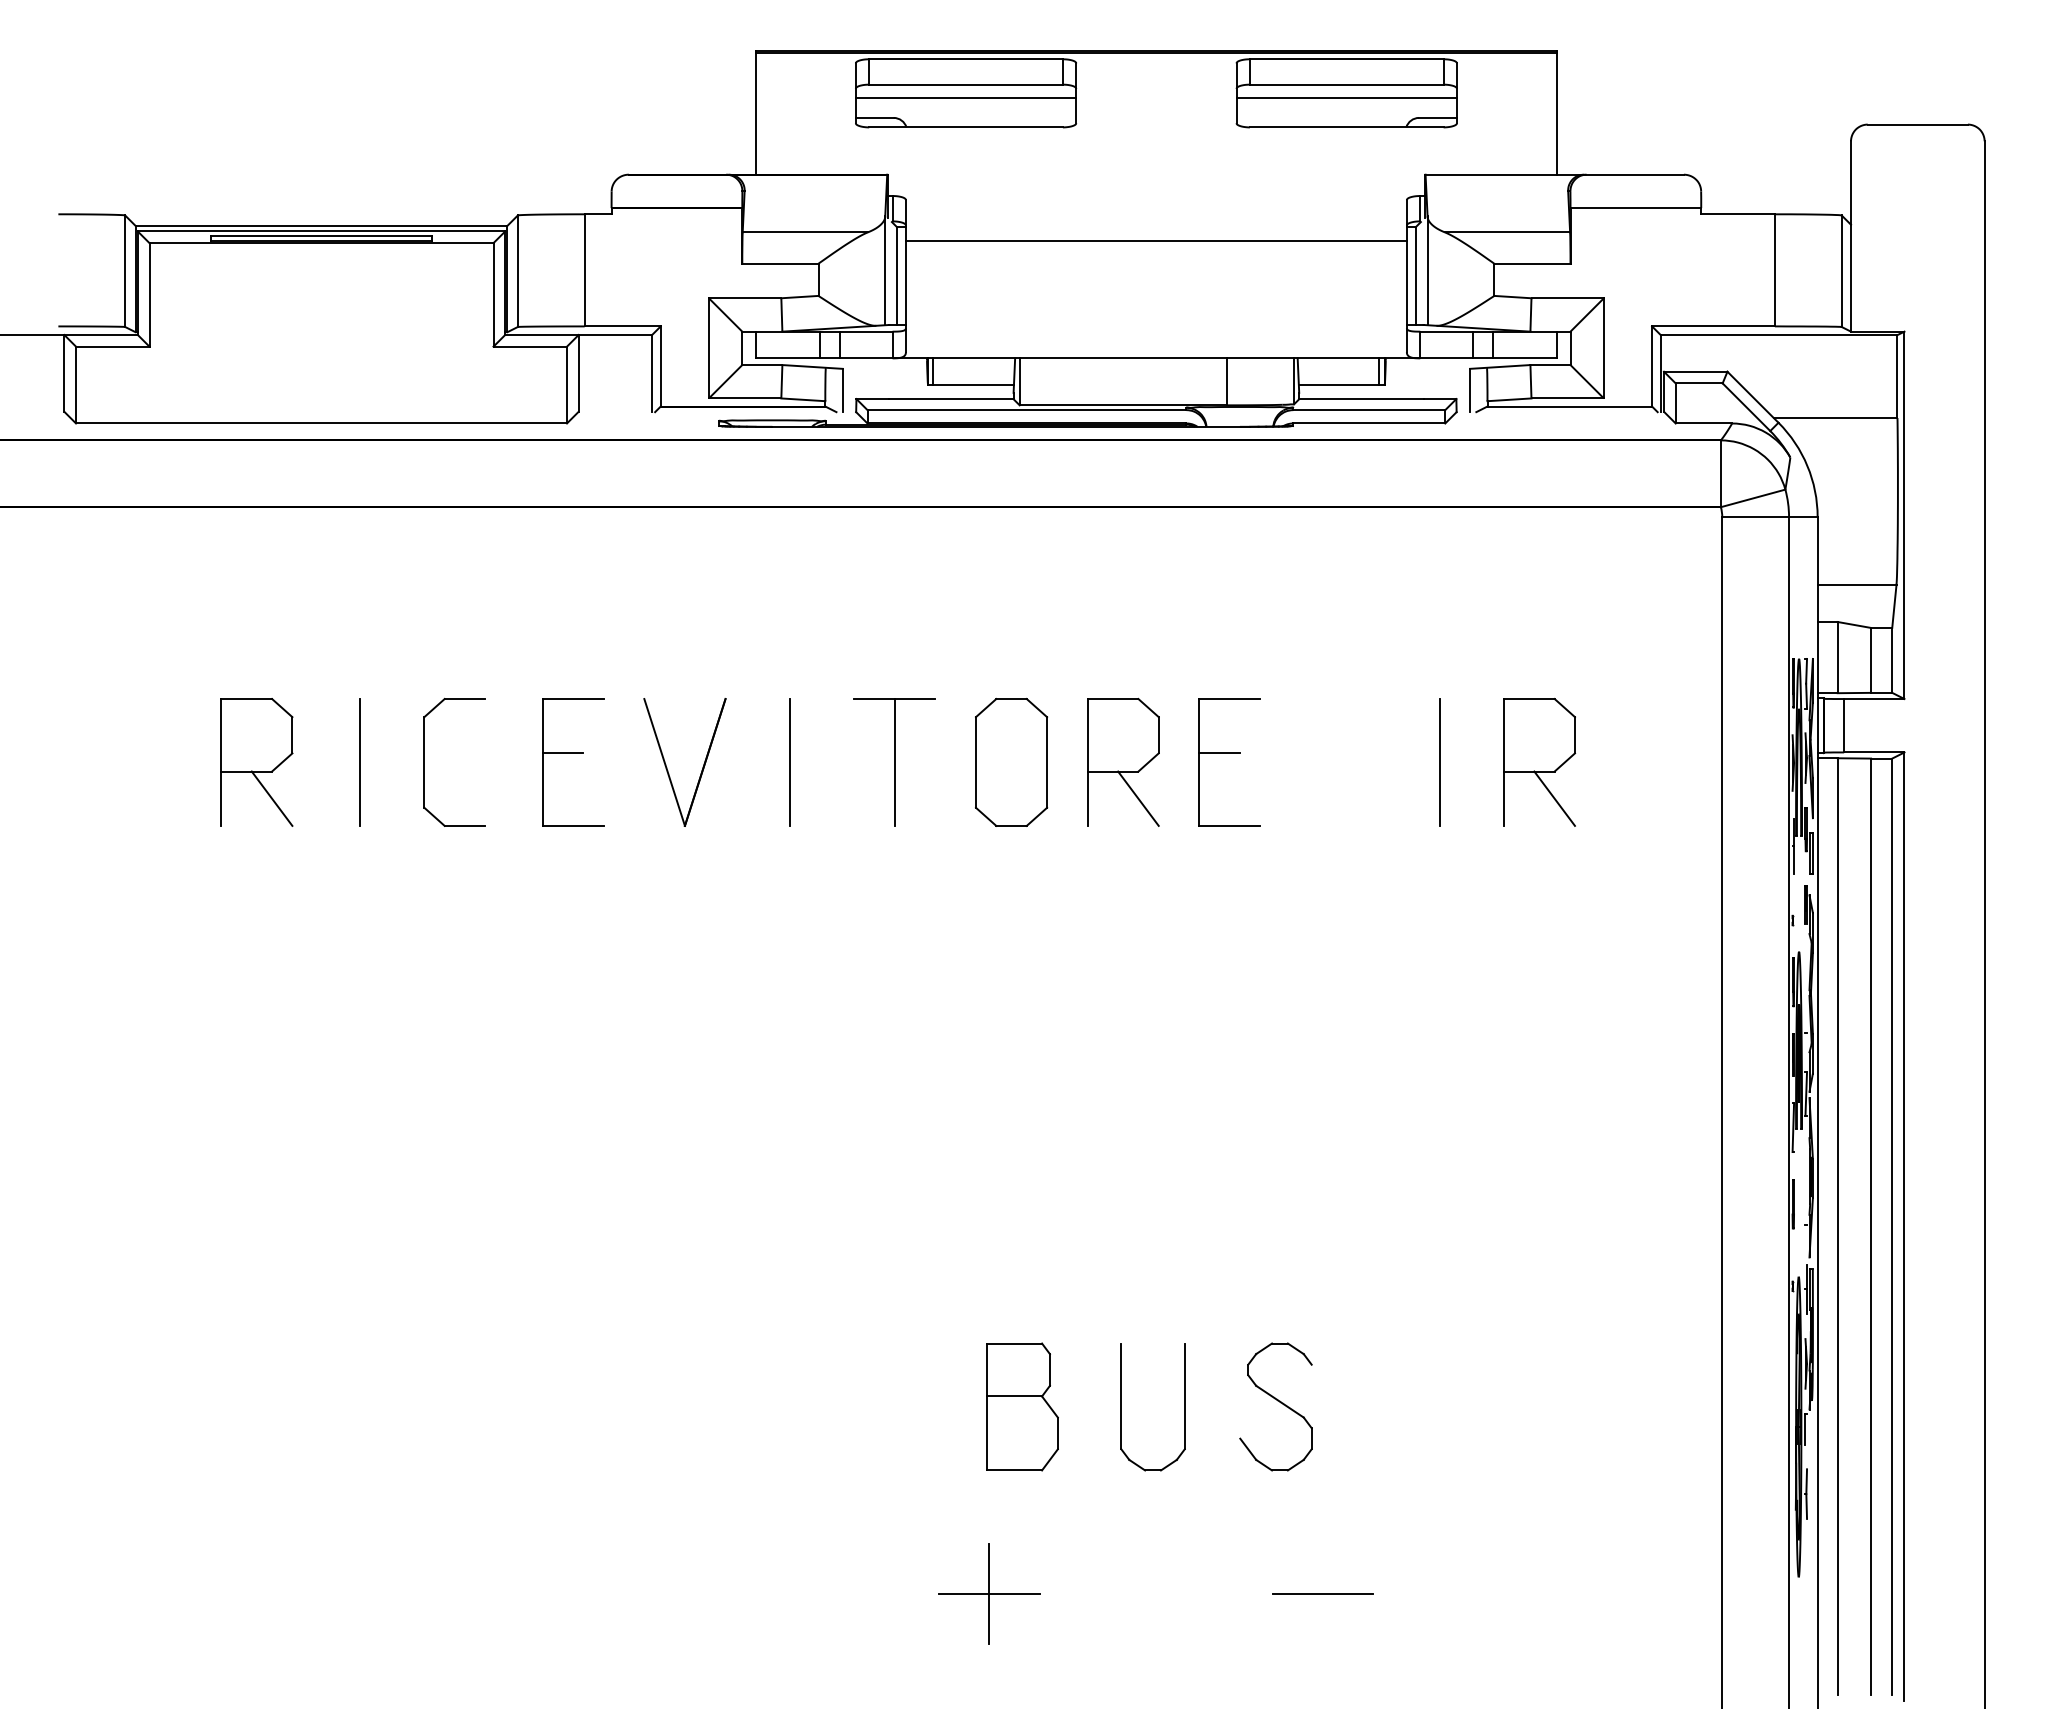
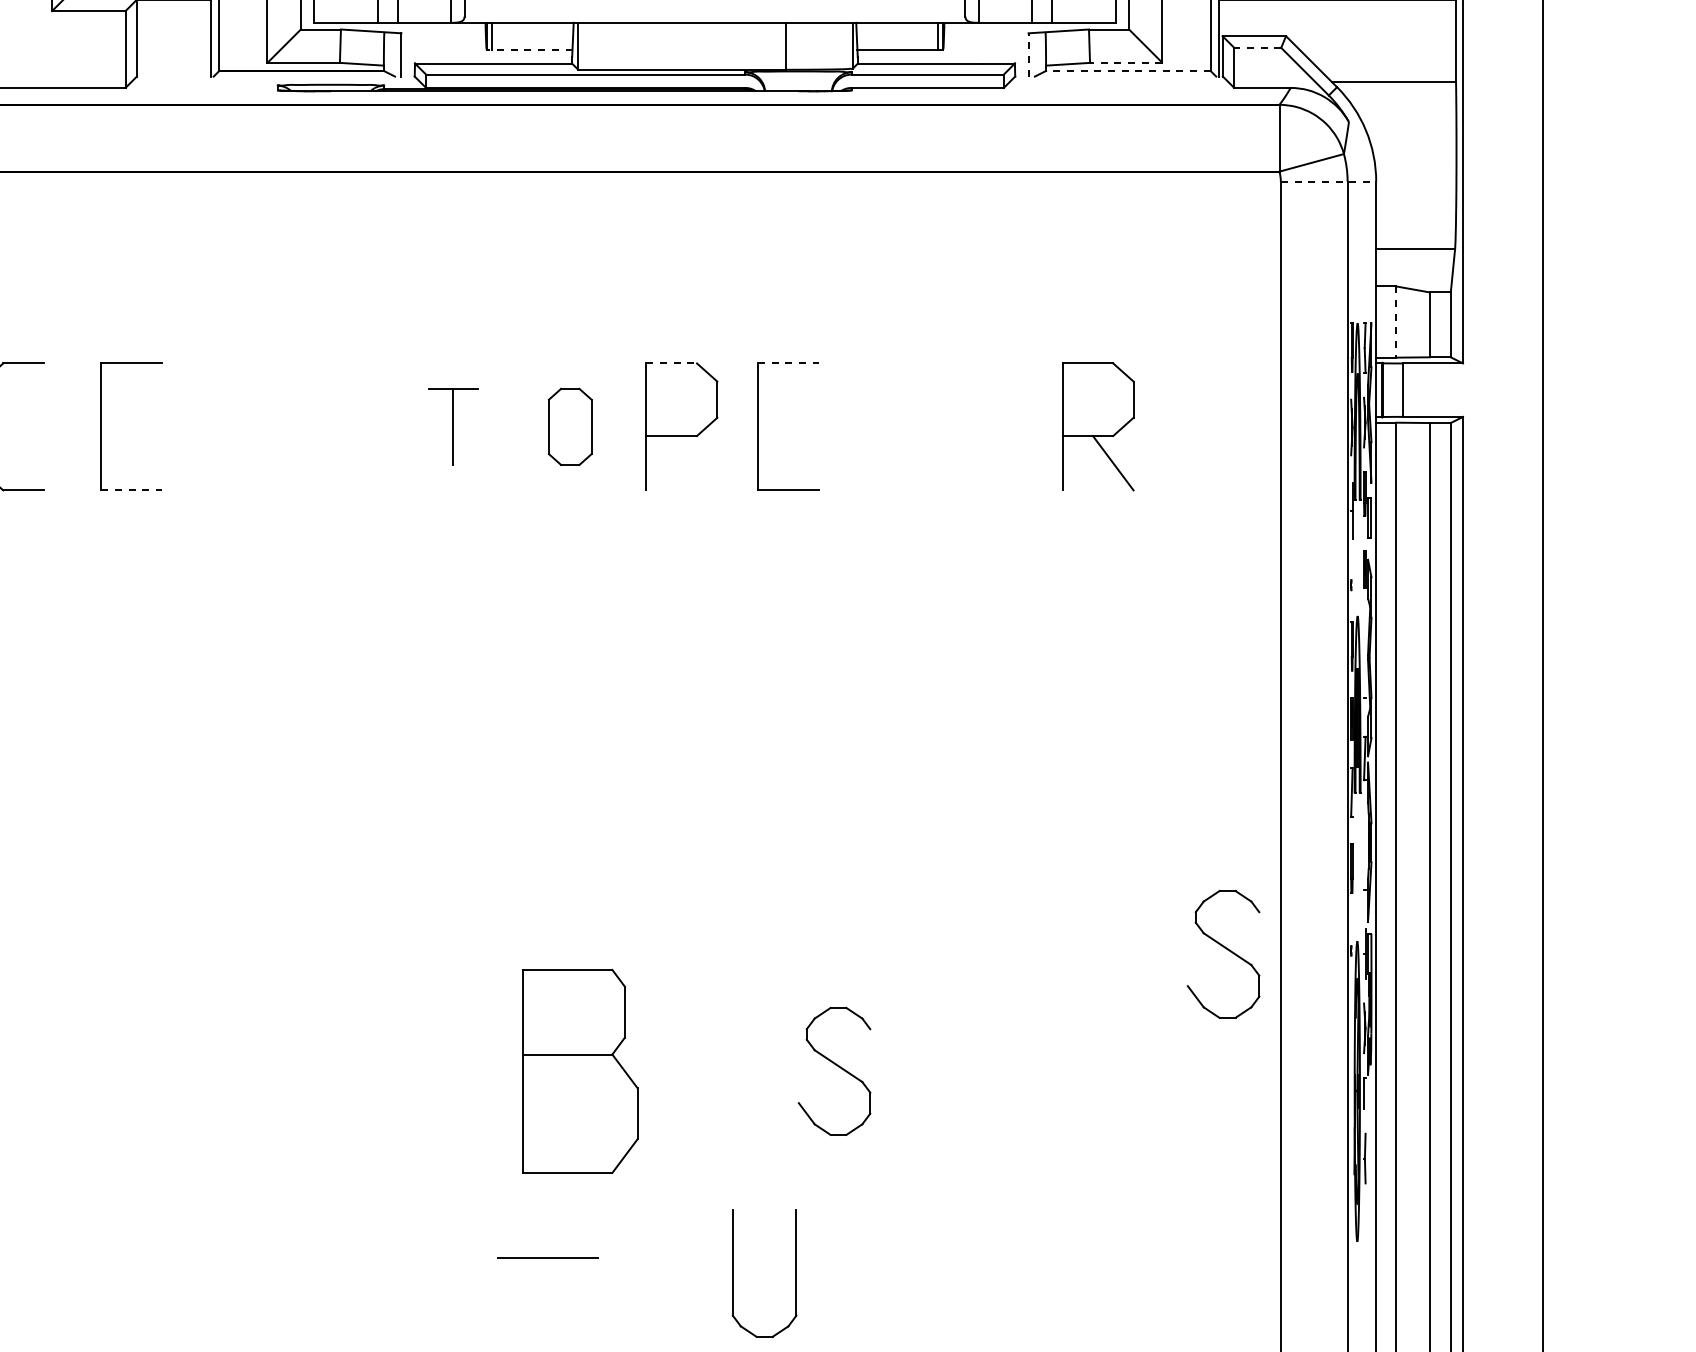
line: (1698, 383) -> (1257, 47), solid -> dashed
line: (971, 385) -> (530, 49), solid -> dashed
line: (1469, 390) -> (1028, 54), solid -> dashed
line: (1567, 398) -> (1126, 62), solid -> dashed
line: (1569, 406) -> (1128, 70), solid -> dashed
line: (1769, 517) -> (1328, 181), solid -> dashed
line: (1837, 657) -> (1396, 321), solid -> dashed
line: (1113, 699) -> (672, 363), solid -> dashed
line: (1230, 699) -> (789, 363), solid -> dashed
line: (562, 753) -> (121, 417), removed
line: (1219, 753) -> (778, 417), removed
line: (789, 762) -> (348, 426), removed
part: (894, 762) -> (453, 426), size x0.6
part: (1011, 762) -> (570, 426), size x0.6
line: (1439, 762) -> (998, 426), removed
part: (667, 767) -> (226, 431), removed
line: (1138, 798) -> (697, 462), removed
line: (573, 825) -> (132, 489), solid -> dashed
part: (1664, 1289) -> (1223, 953), added
part: (1022, 1406) -> (581, 1070), size x1.6
part: (1121, 1407) -> (733, 1273), moved
line: (989, 1593) -> (548, 1257), removed
line: (1323, 1594) -> (882, 1258), removed

